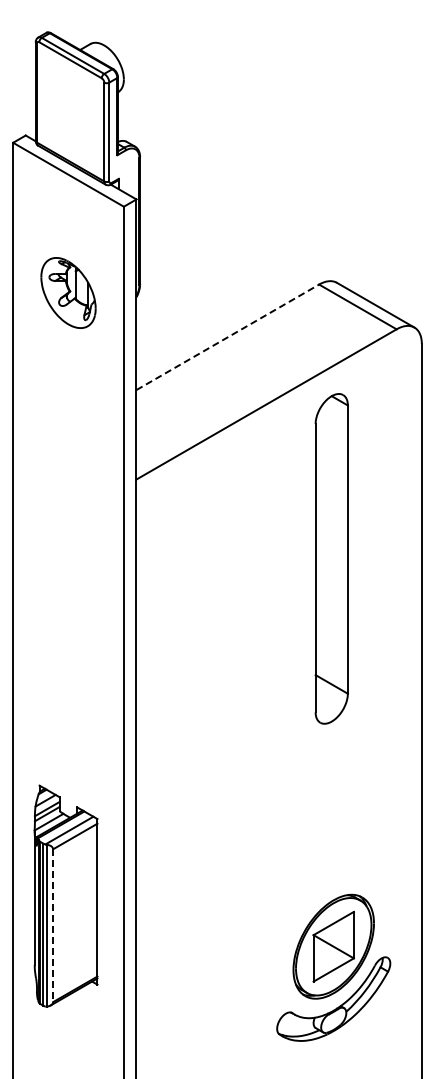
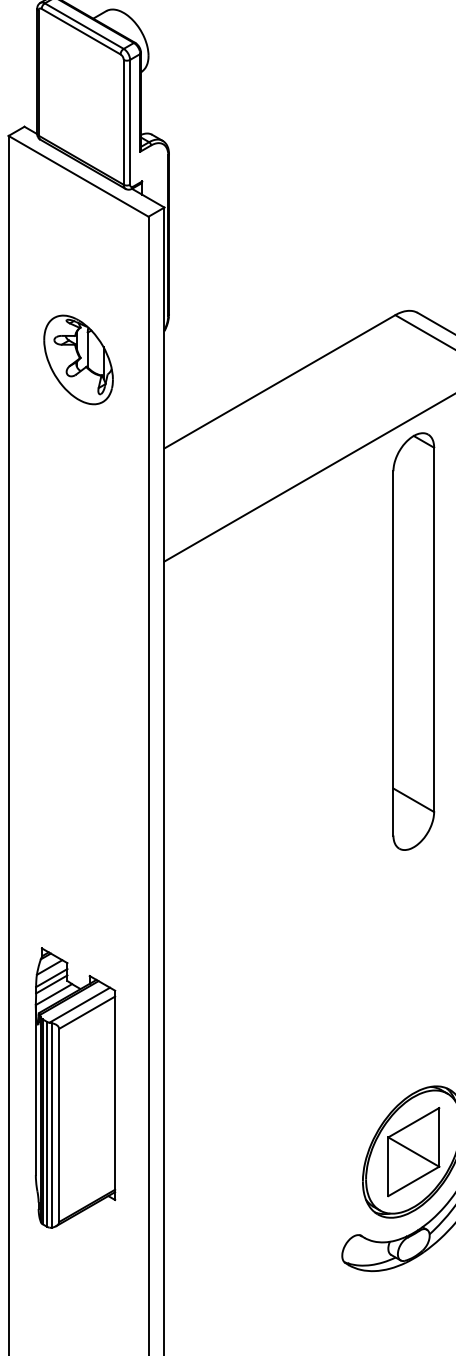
part: (68, 292) -> (78, 359), moved
line: (228, 337) -> (280, 382), dashed -> solid
part: (331, 558) -> (413, 641), moved
line: (53, 926) -> (59, 1126), dashed -> solid

